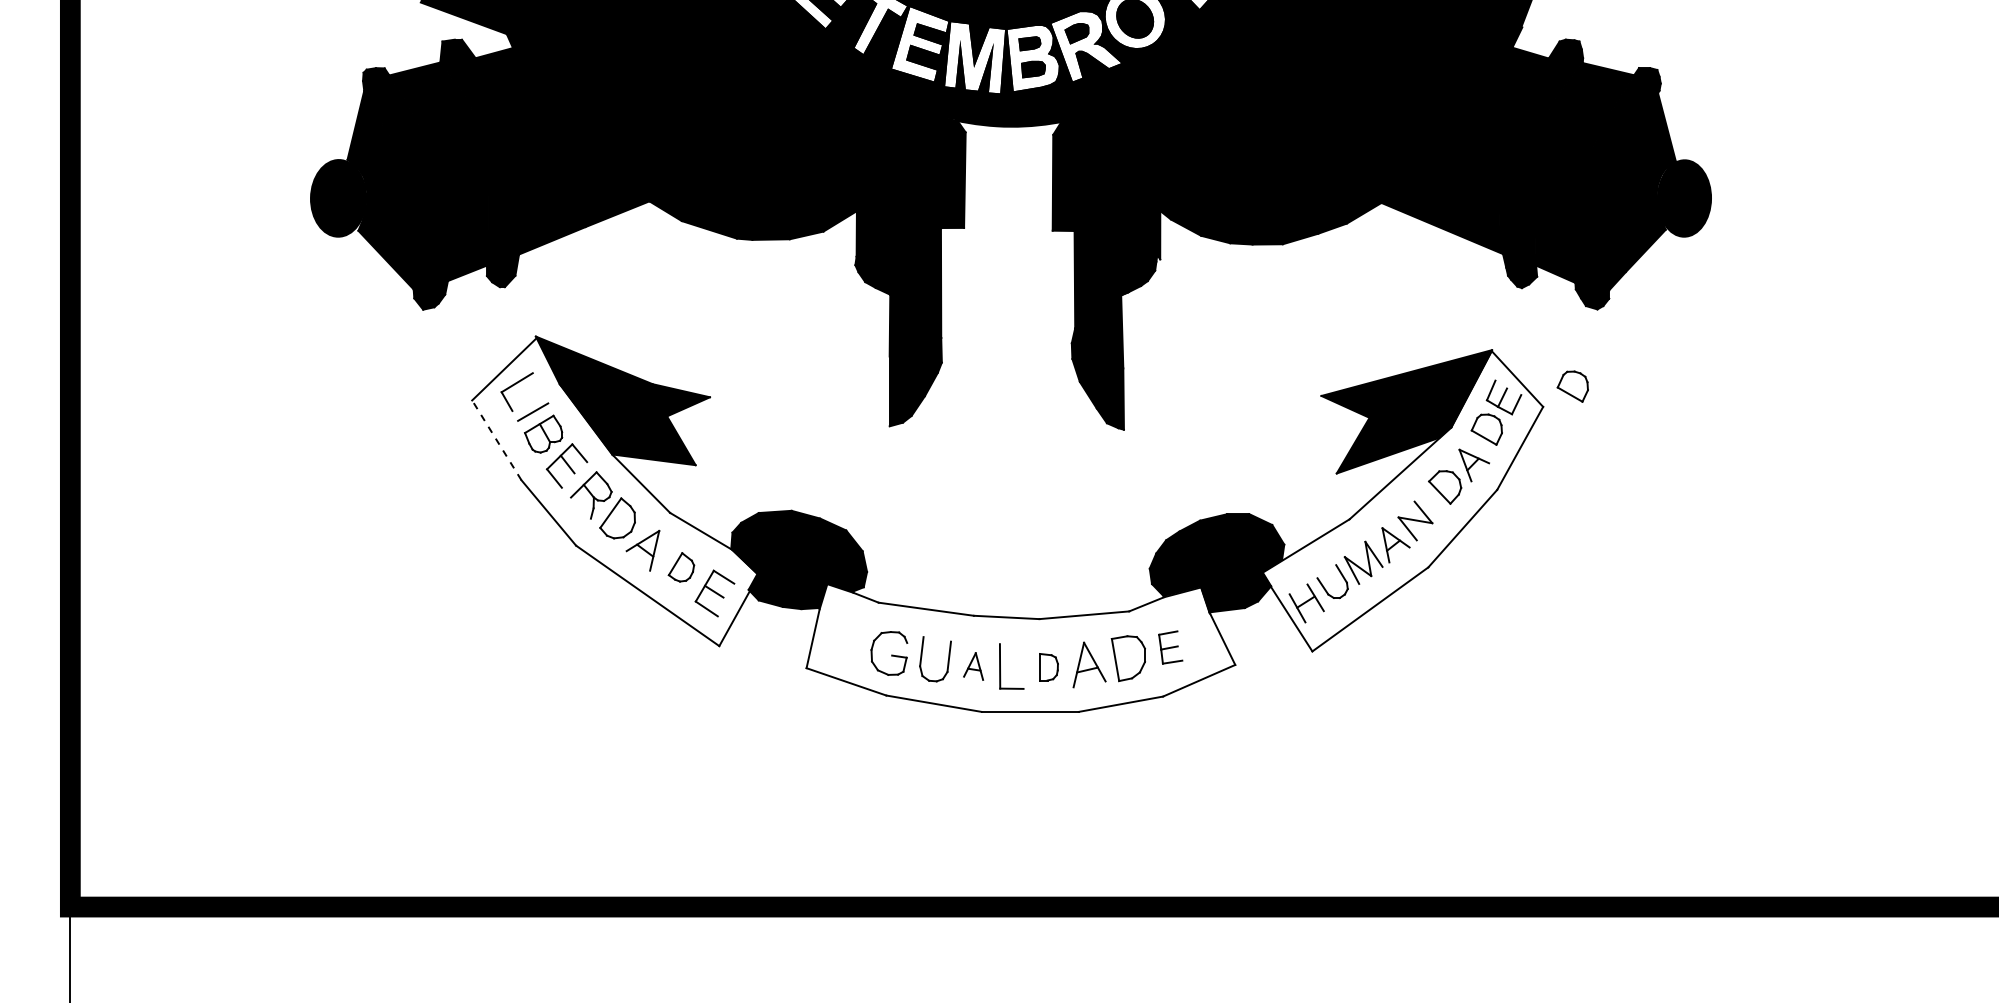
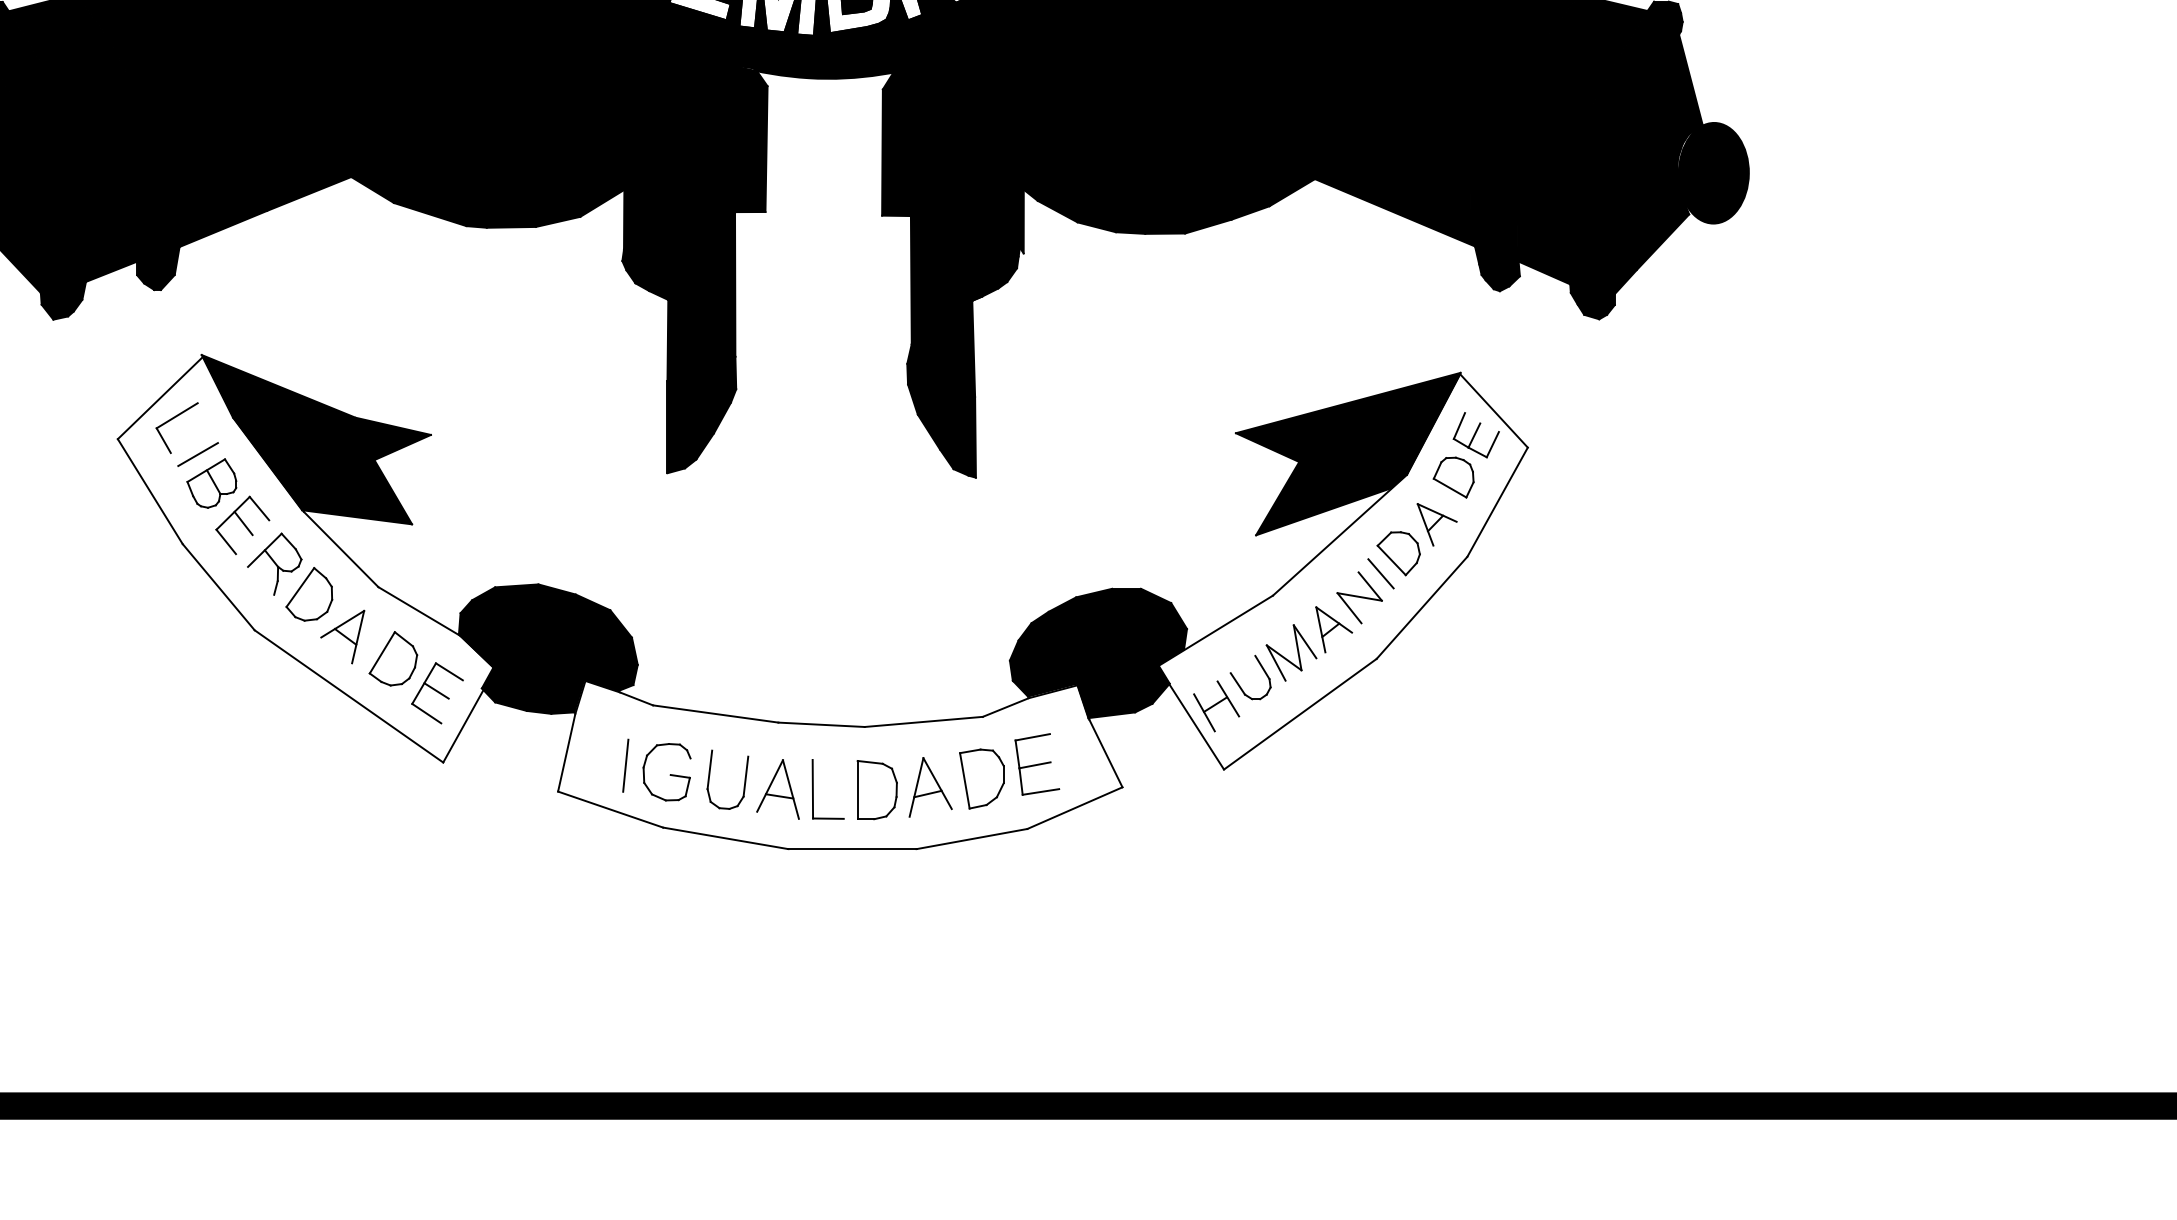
part: (1572, 386) -> (1566, 420), removed
line: (496, 440) -> (149, 491), dashed -> solid
line: (1431, 502) -> (1380, 573), added
part: (681, 567) -> (393, 659), size x1.43
part: (1170, 647) -> (1037, 764), size x1.43
line: (857, 648) -> (625, 765), added
part: (973, 666) -> (777, 789), size x1.67
part: (1048, 667) -> (876, 790), size x1.67

